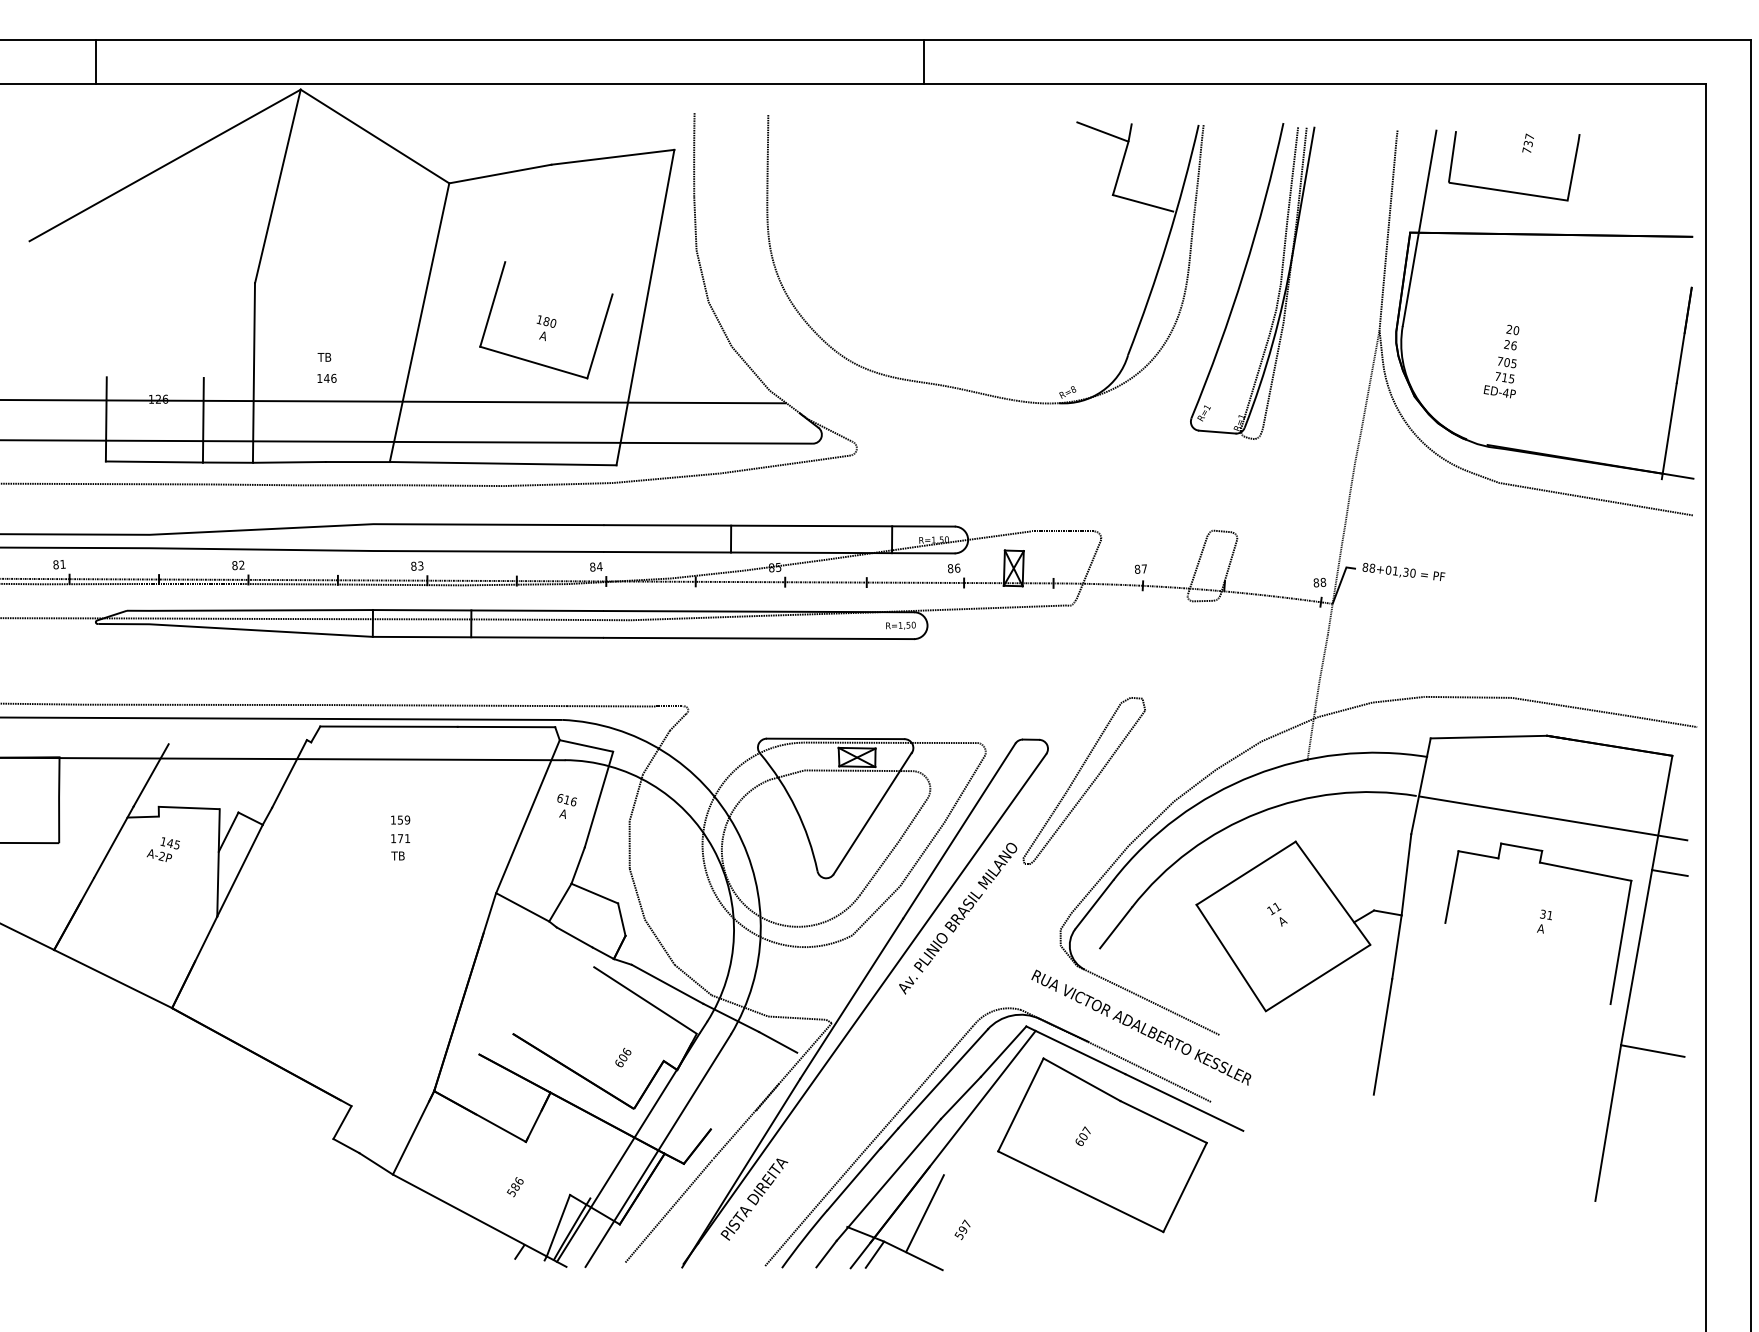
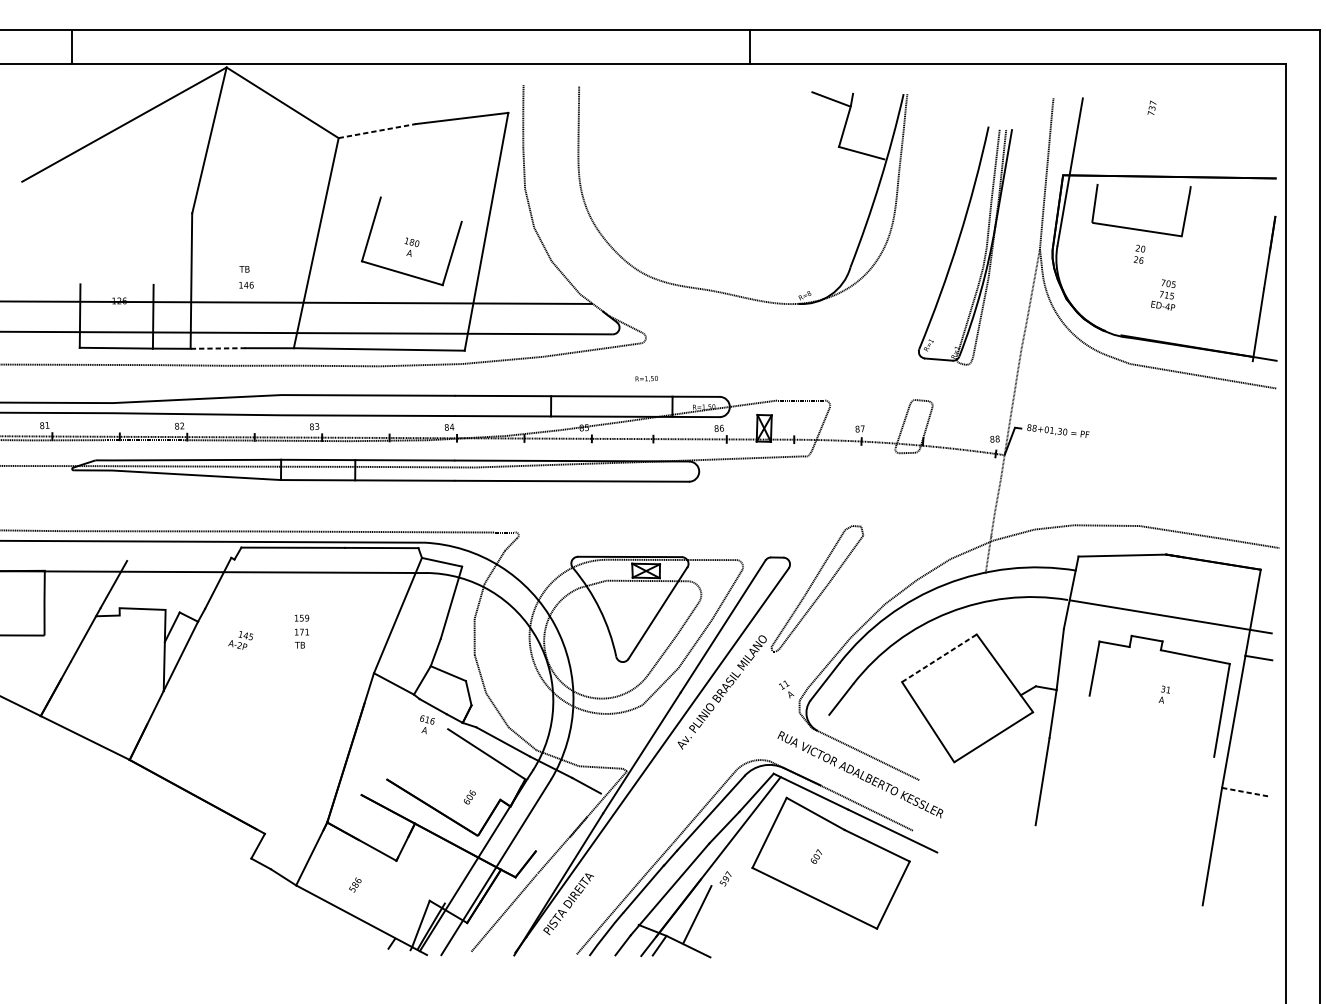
line: (923, 61) -> (750, 46), moved
line: (500, 174) -> (377, 131), solid -> dashed
part: (1509, 190) -> (1137, 228), moved
part: (1243, 277) -> (958, 243), moved
text: (1499, 377) -> (1162, 295), moved
line: (289, 462) -> (218, 348), solid -> dashed
text: (900, 625) -> (646, 378), moved
text: (566, 806) -> (427, 724), moved
text: (162, 849) -> (240, 640), moved
line: (1246, 873) -> (939, 658), solid -> dashed
text: (1277, 914) -> (786, 689), moved
line: (1653, 1051) -> (1246, 792), solid -> dashed
text: (515, 1187) -> (355, 885), moved
text: (962, 1229) -> (725, 878), moved

